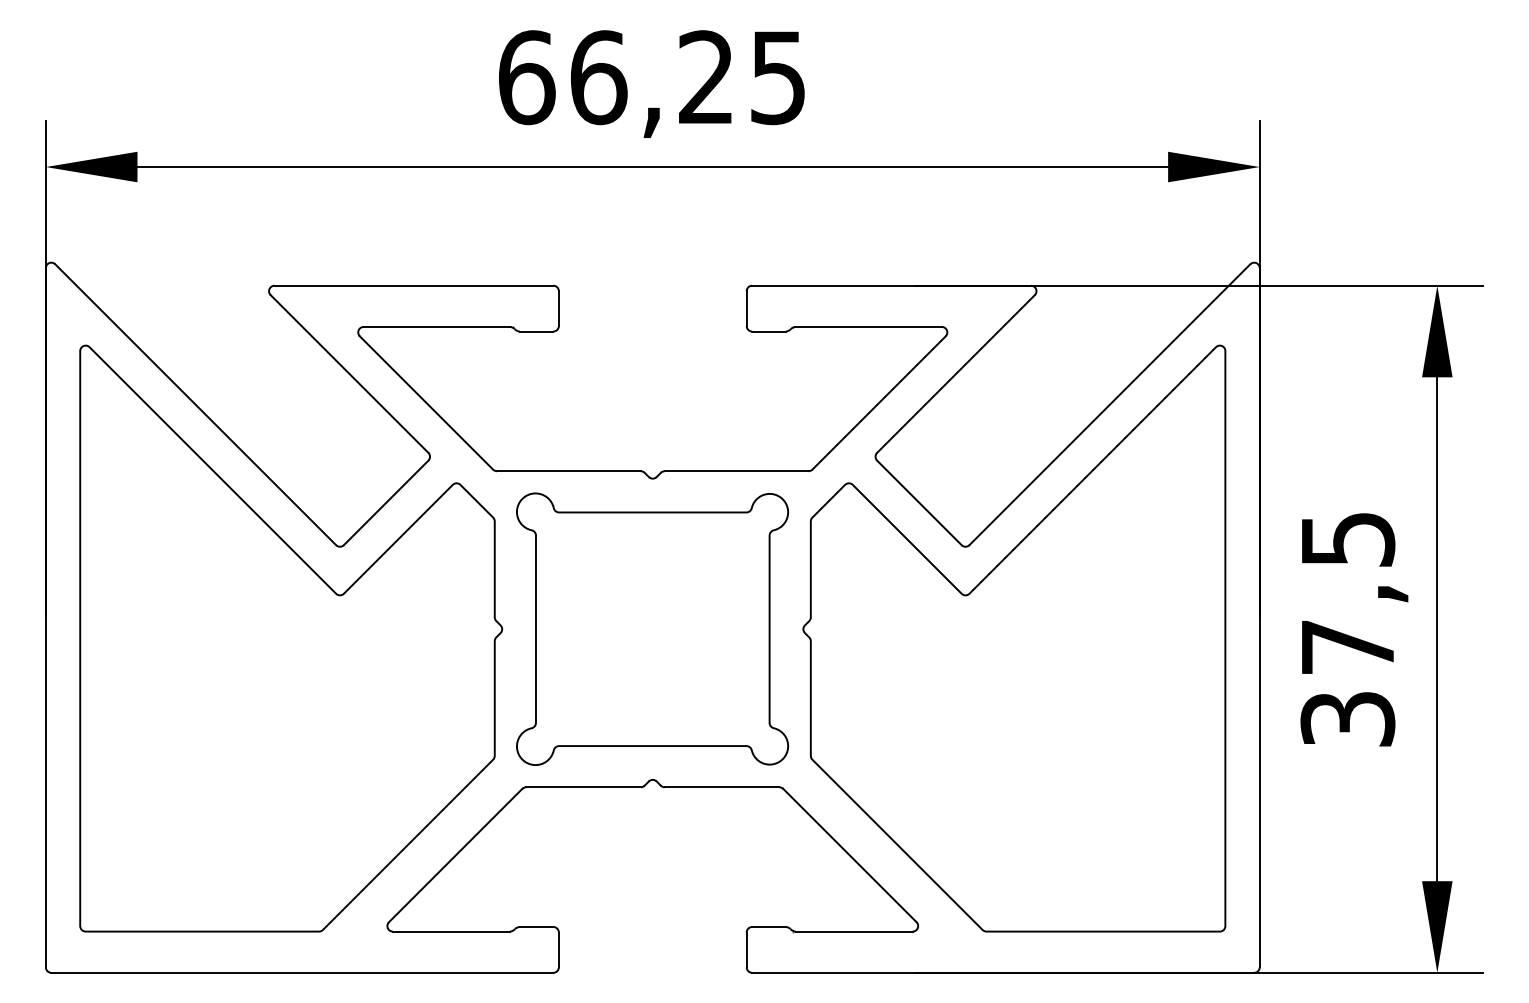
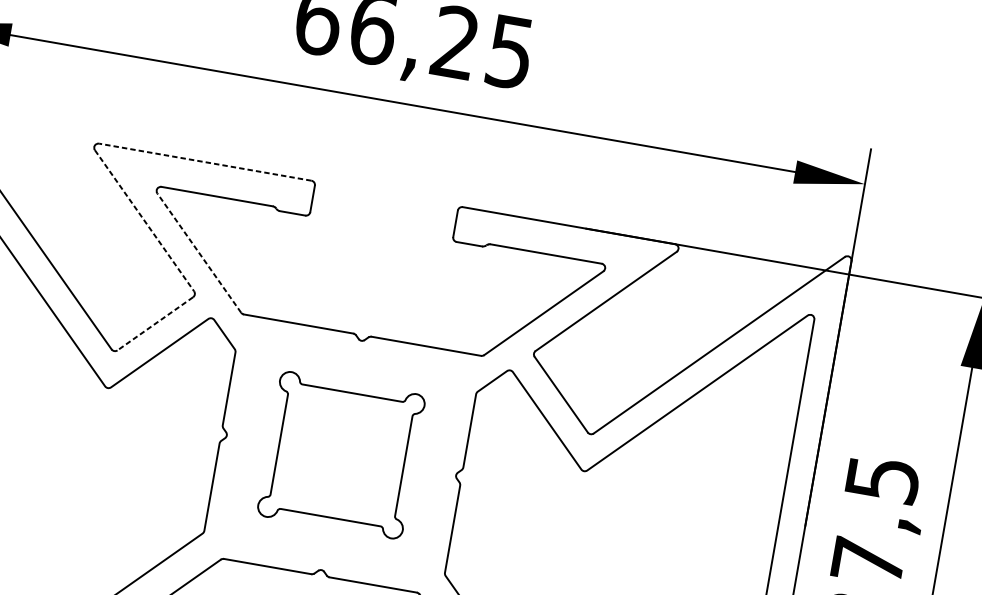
line: (413, 285) -> (204, 161), solid -> dashed
line: (349, 373) -> (144, 220), solid -> dashed
line: (426, 402) -> (199, 252), solid -> dashed
line: (386, 502) -> (155, 323), solid -> dashed
part: (652, 628) -> (341, 454), size x0.7

